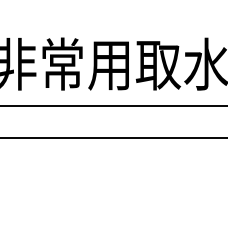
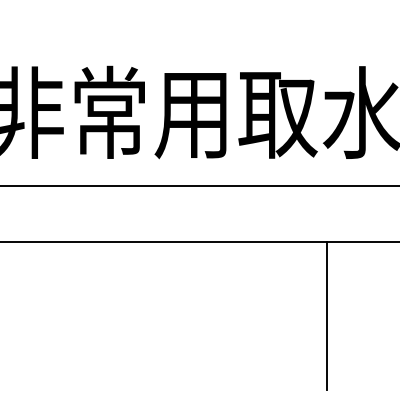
line: (186, 180) -> (327, 316), added

